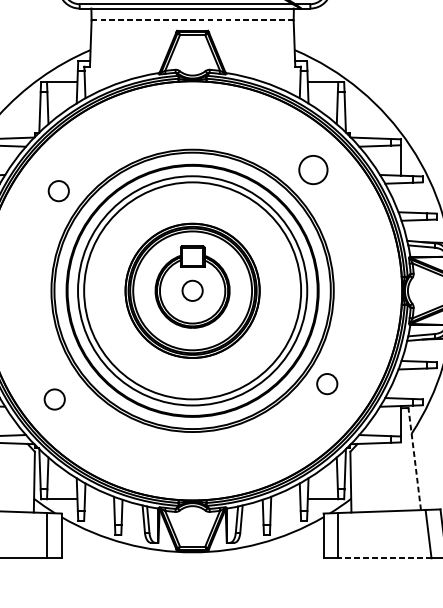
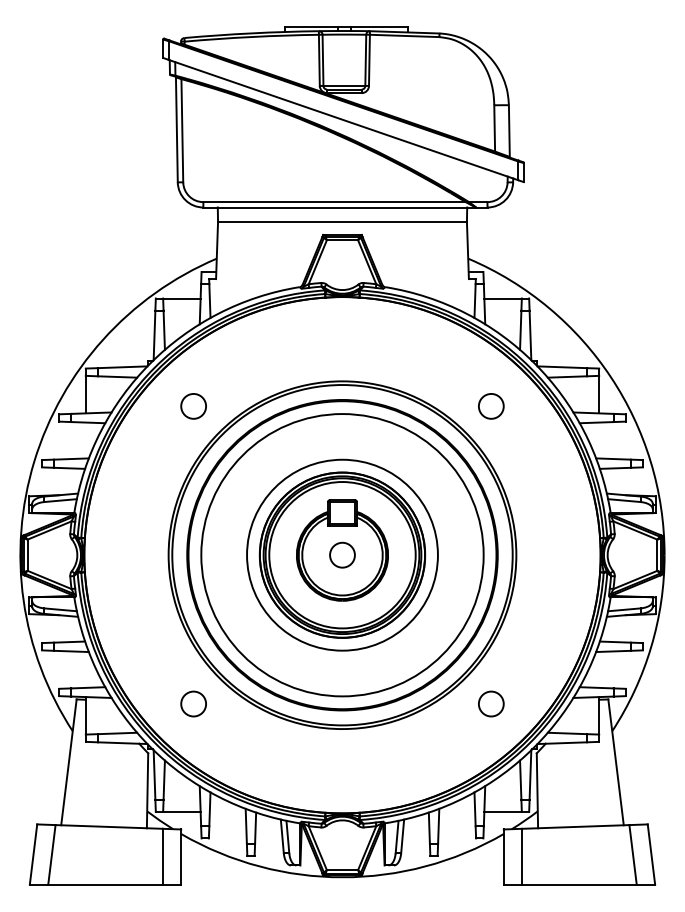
line: (192, 20) -> (342, 222), dashed -> solid
circle: (313, 170) -> (491, 406), size x0.71
circle: (58, 191) -> (193, 406), moved
circle: (192, 290) -> (342, 554), size x0.71
circle: (327, 383) -> (491, 703), moved
circle: (54, 399) -> (193, 703), moved
line: (414, 458) -> (615, 761), dashed -> solid
line: (384, 558) -> (578, 884), dashed -> solid

